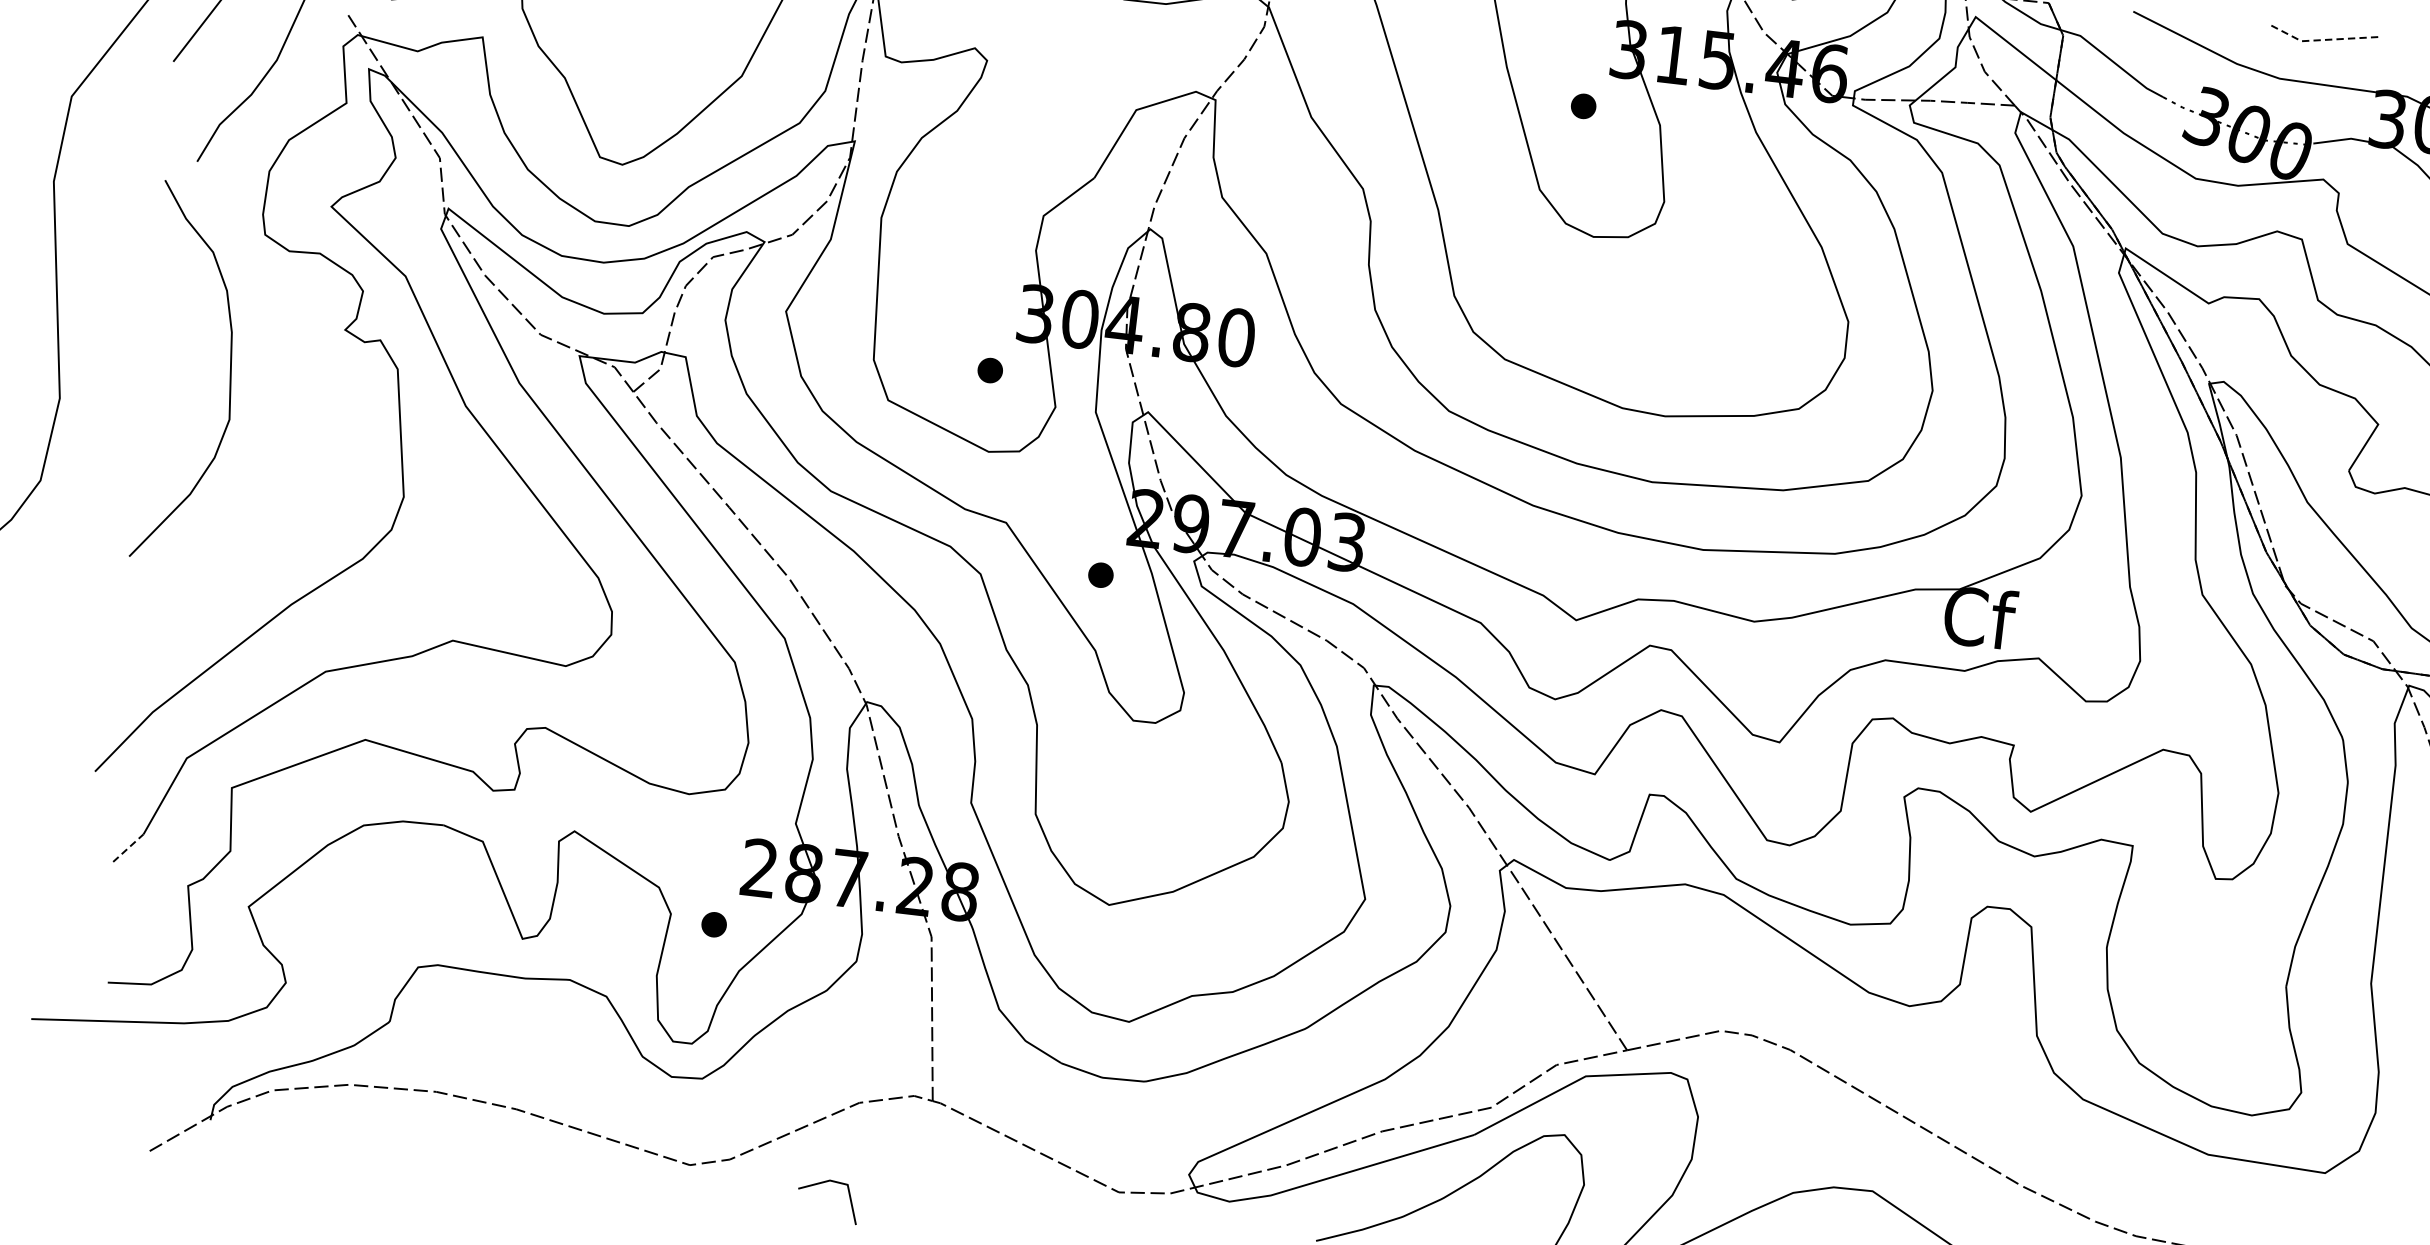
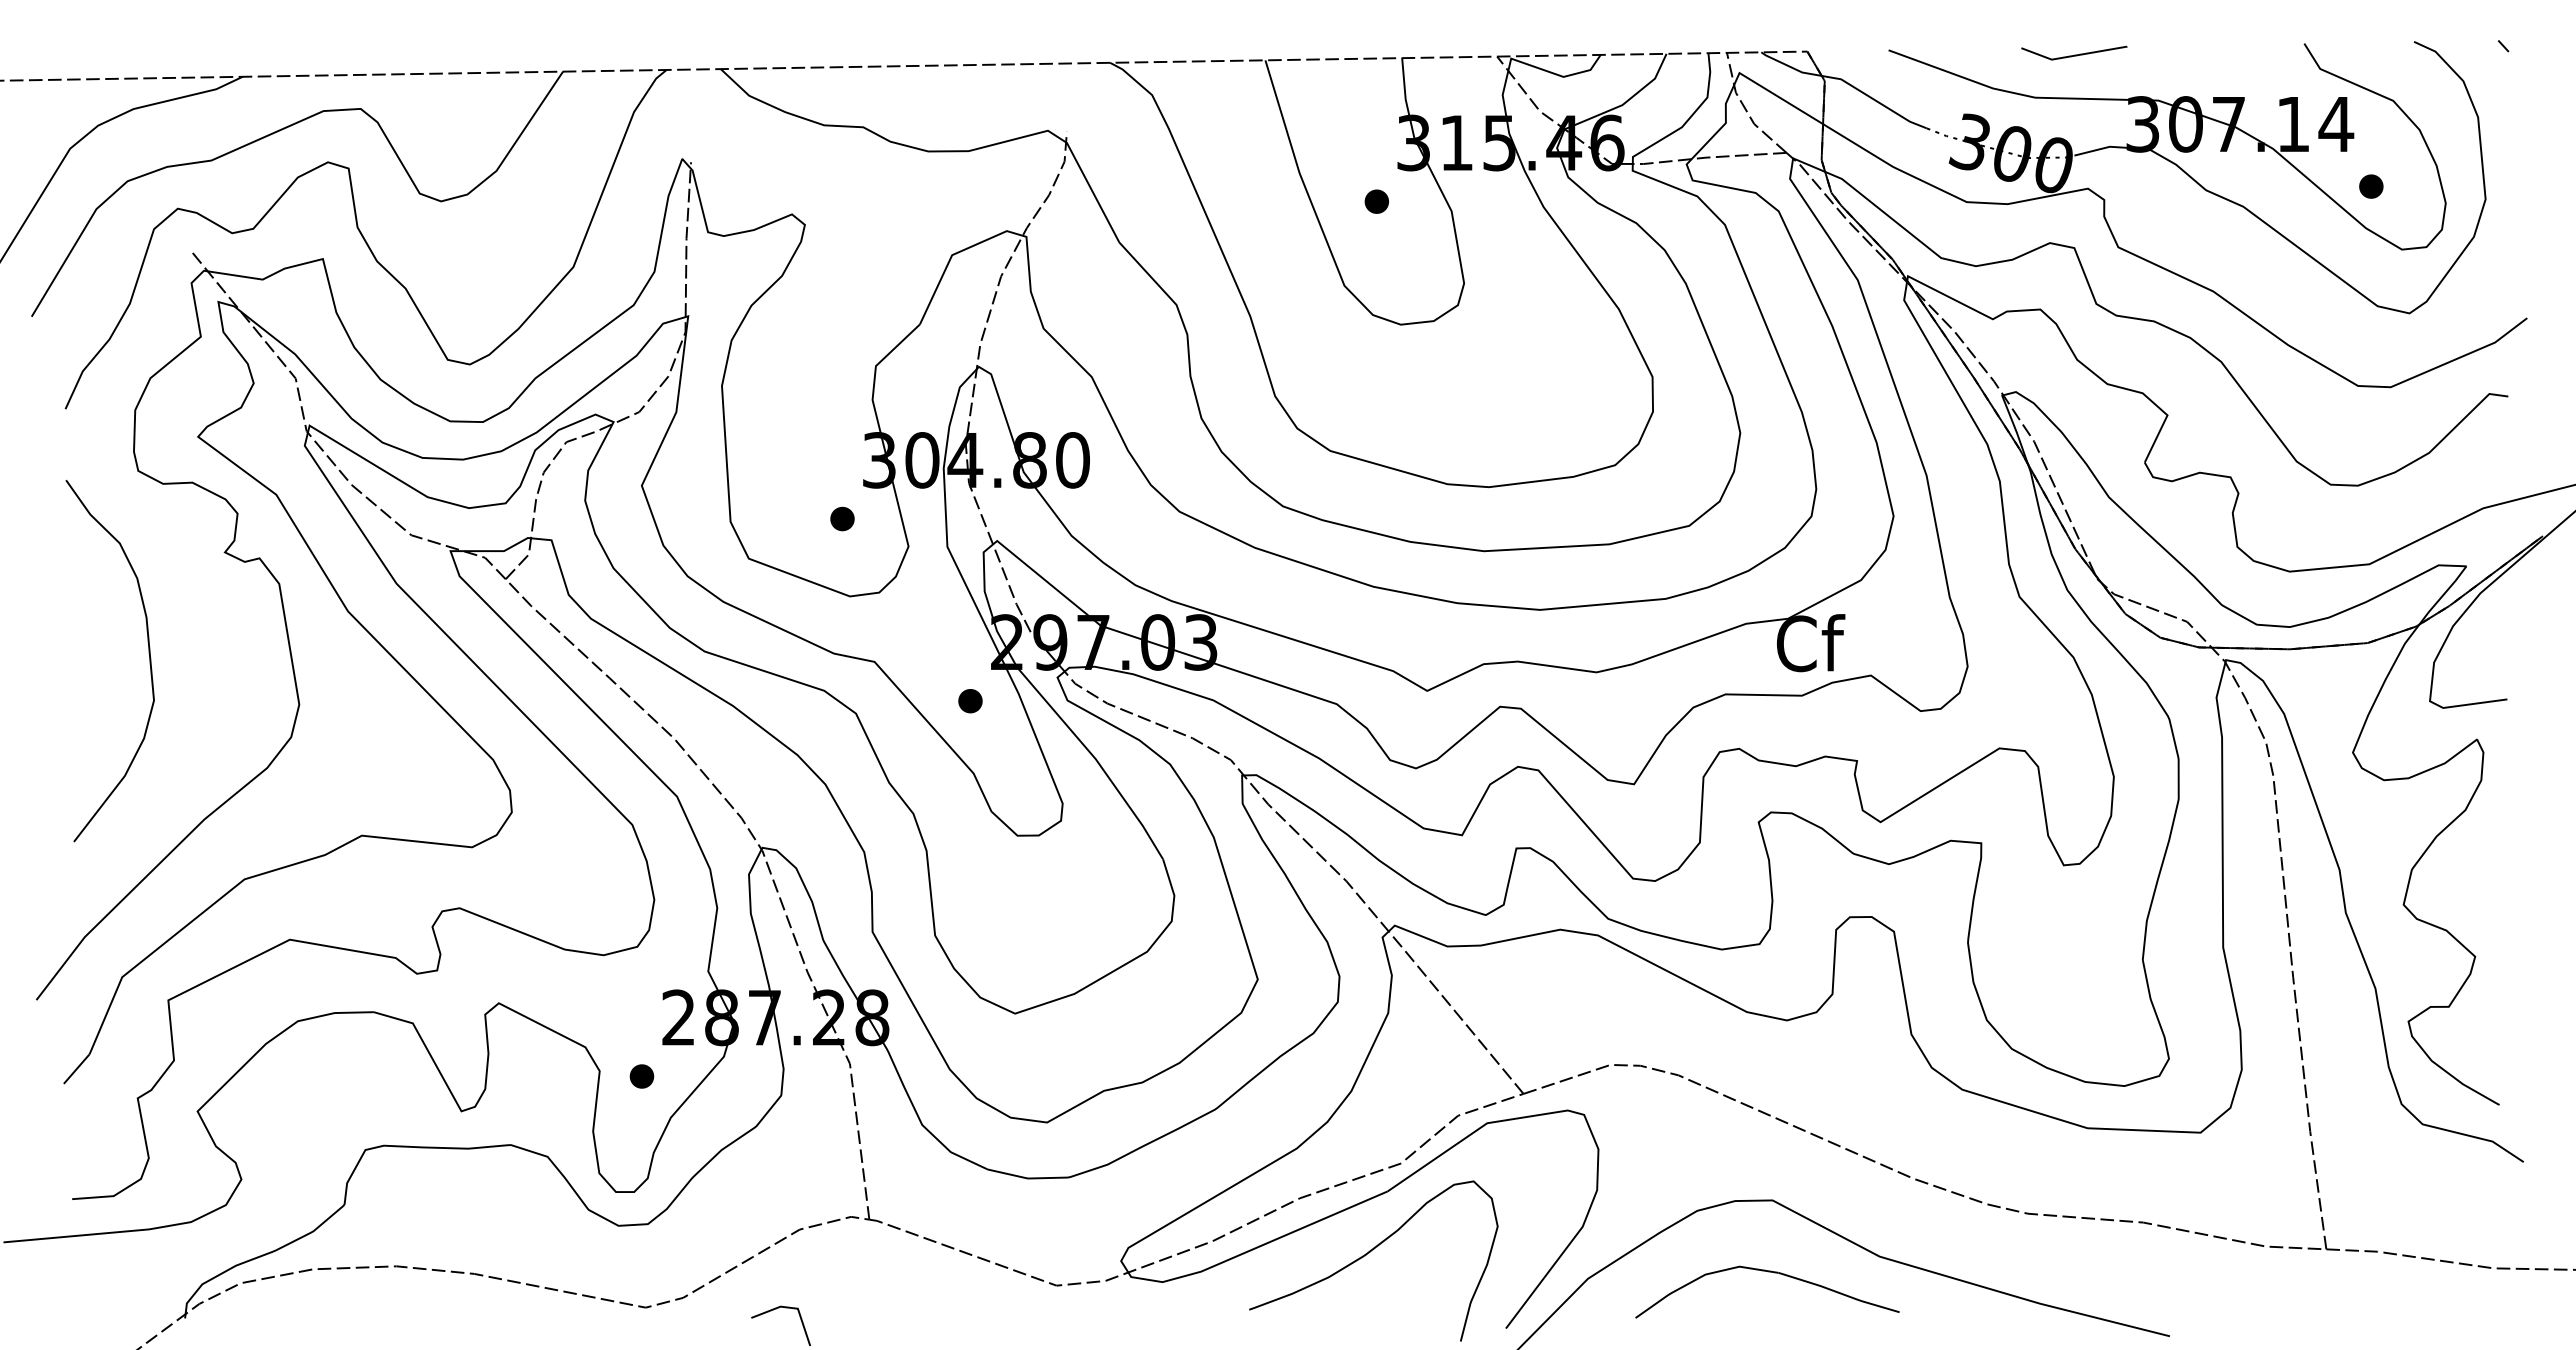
line: (2325, 39) -> (2074, 55), dashed -> solid
curve: (229, 370) -> (148, 653), moved
line: (128, 848) -> (76, 1069), dashed -> solid

